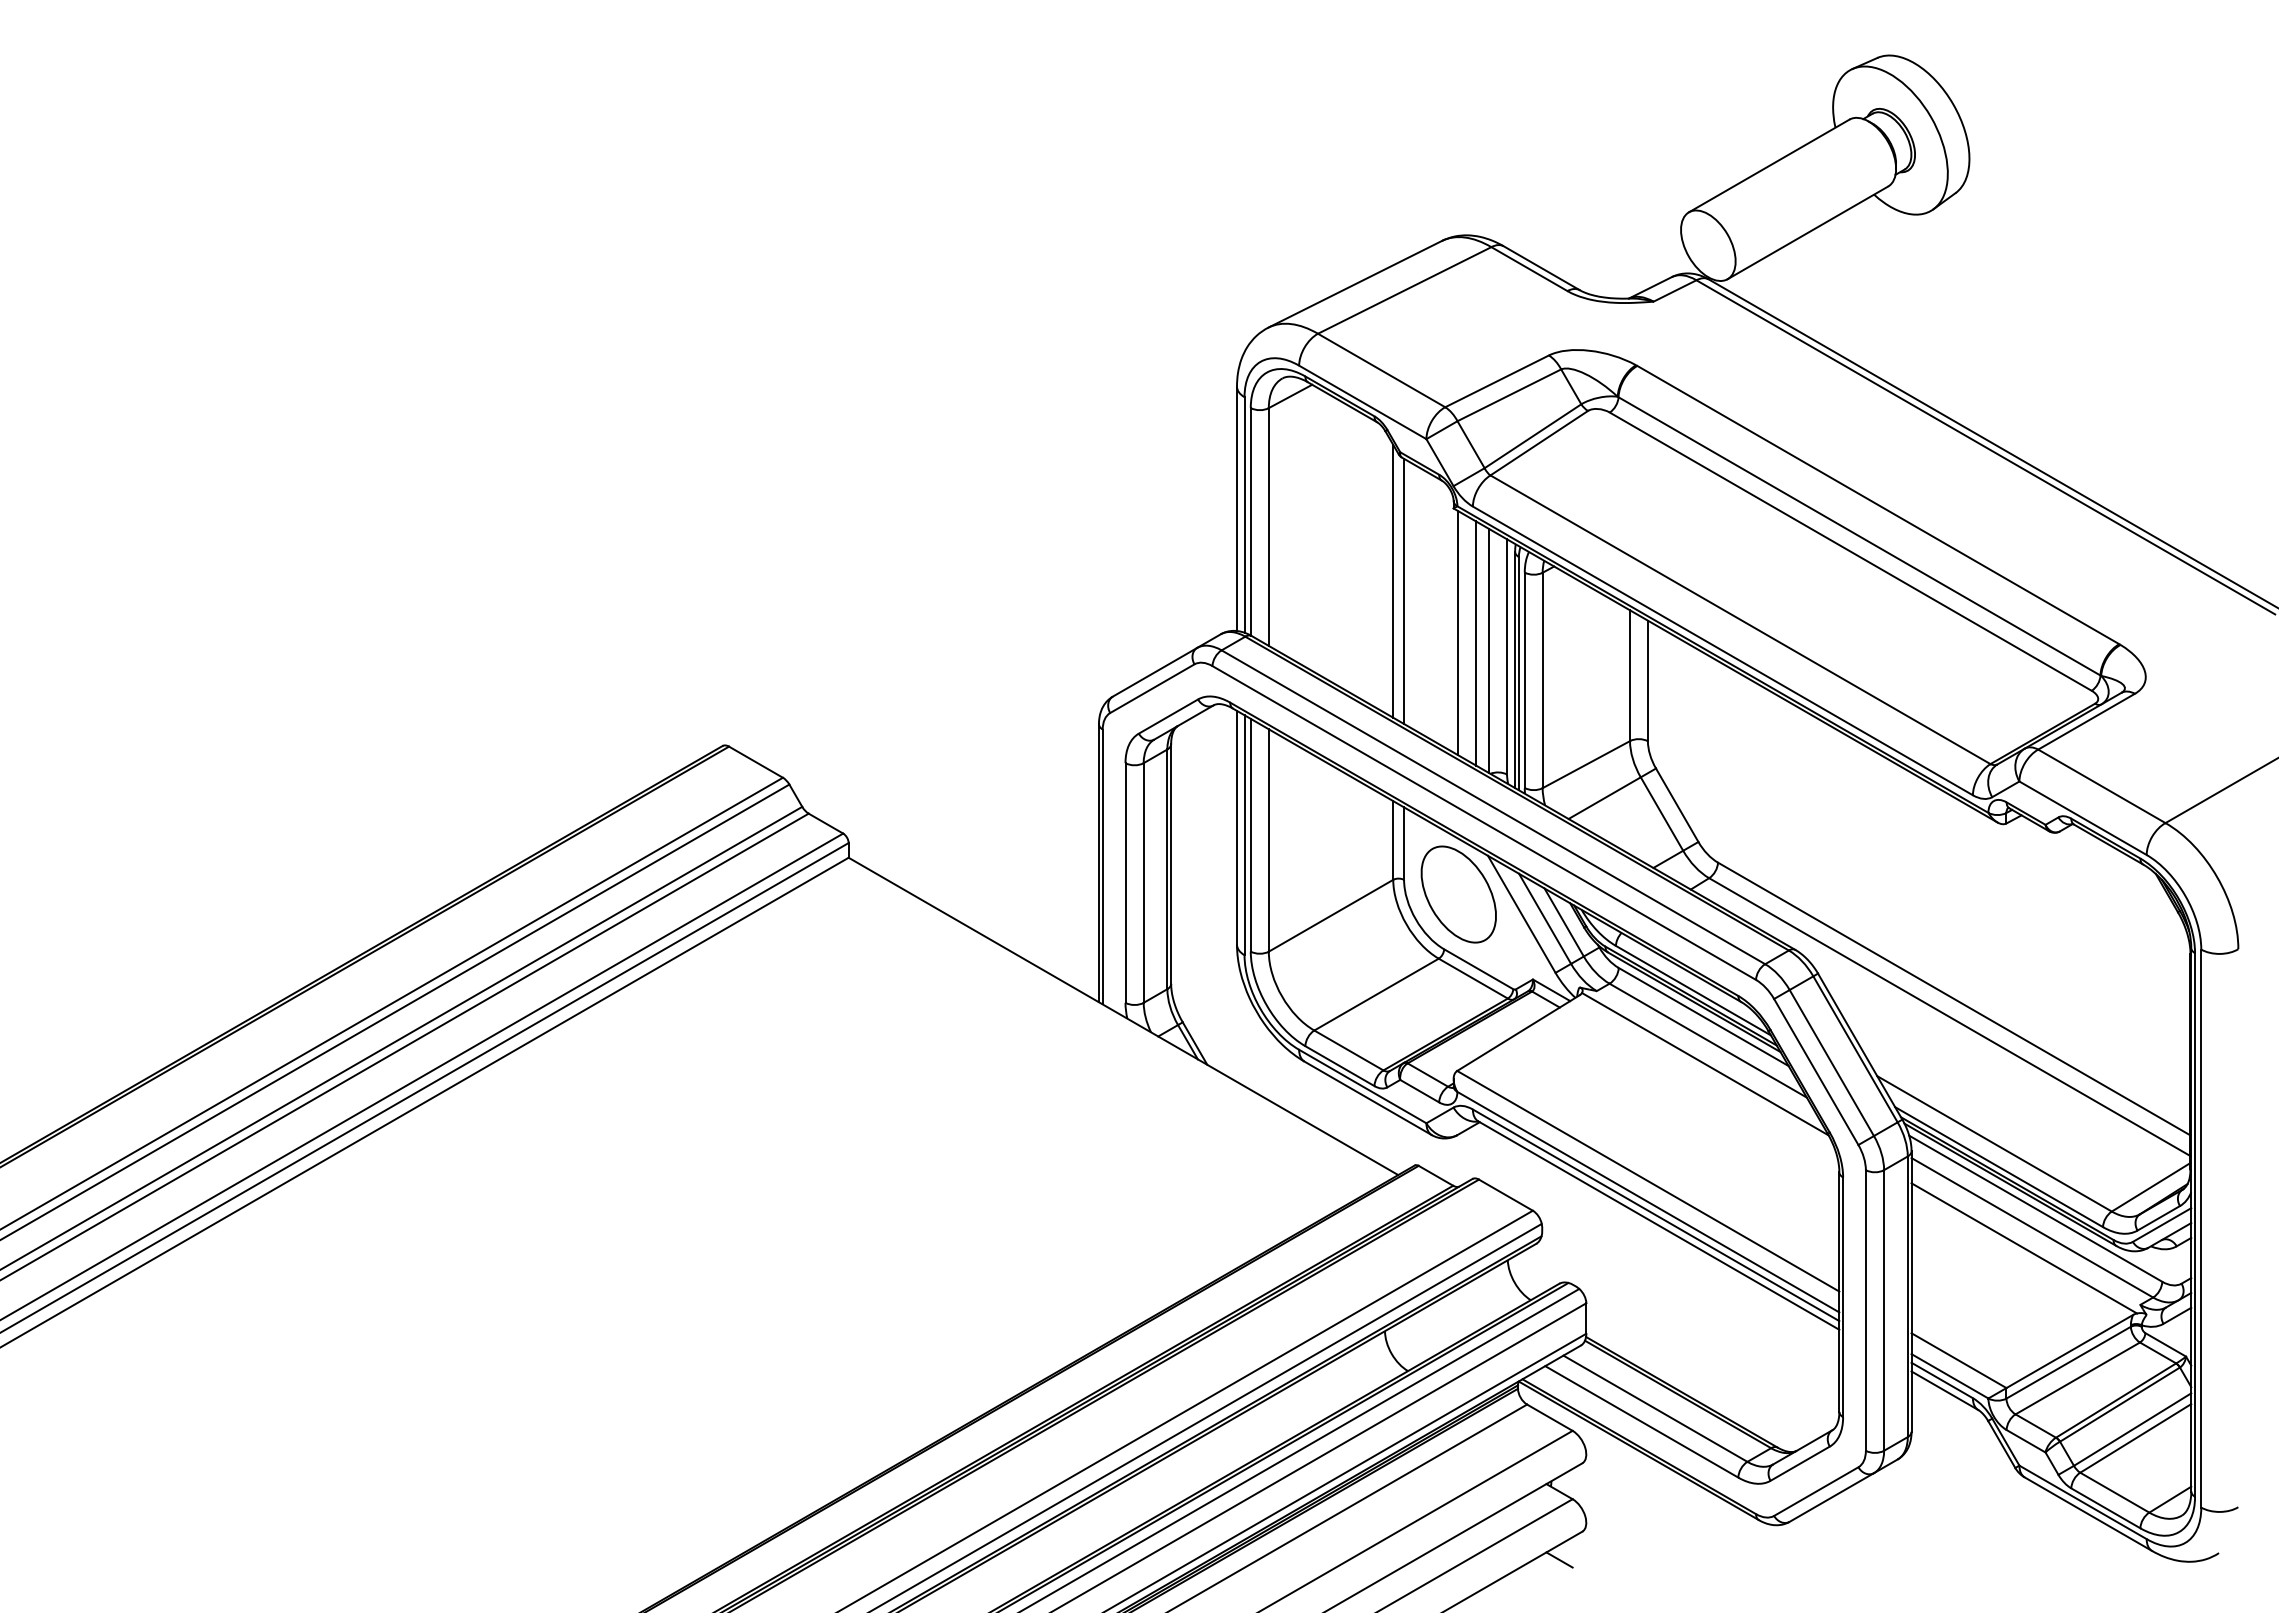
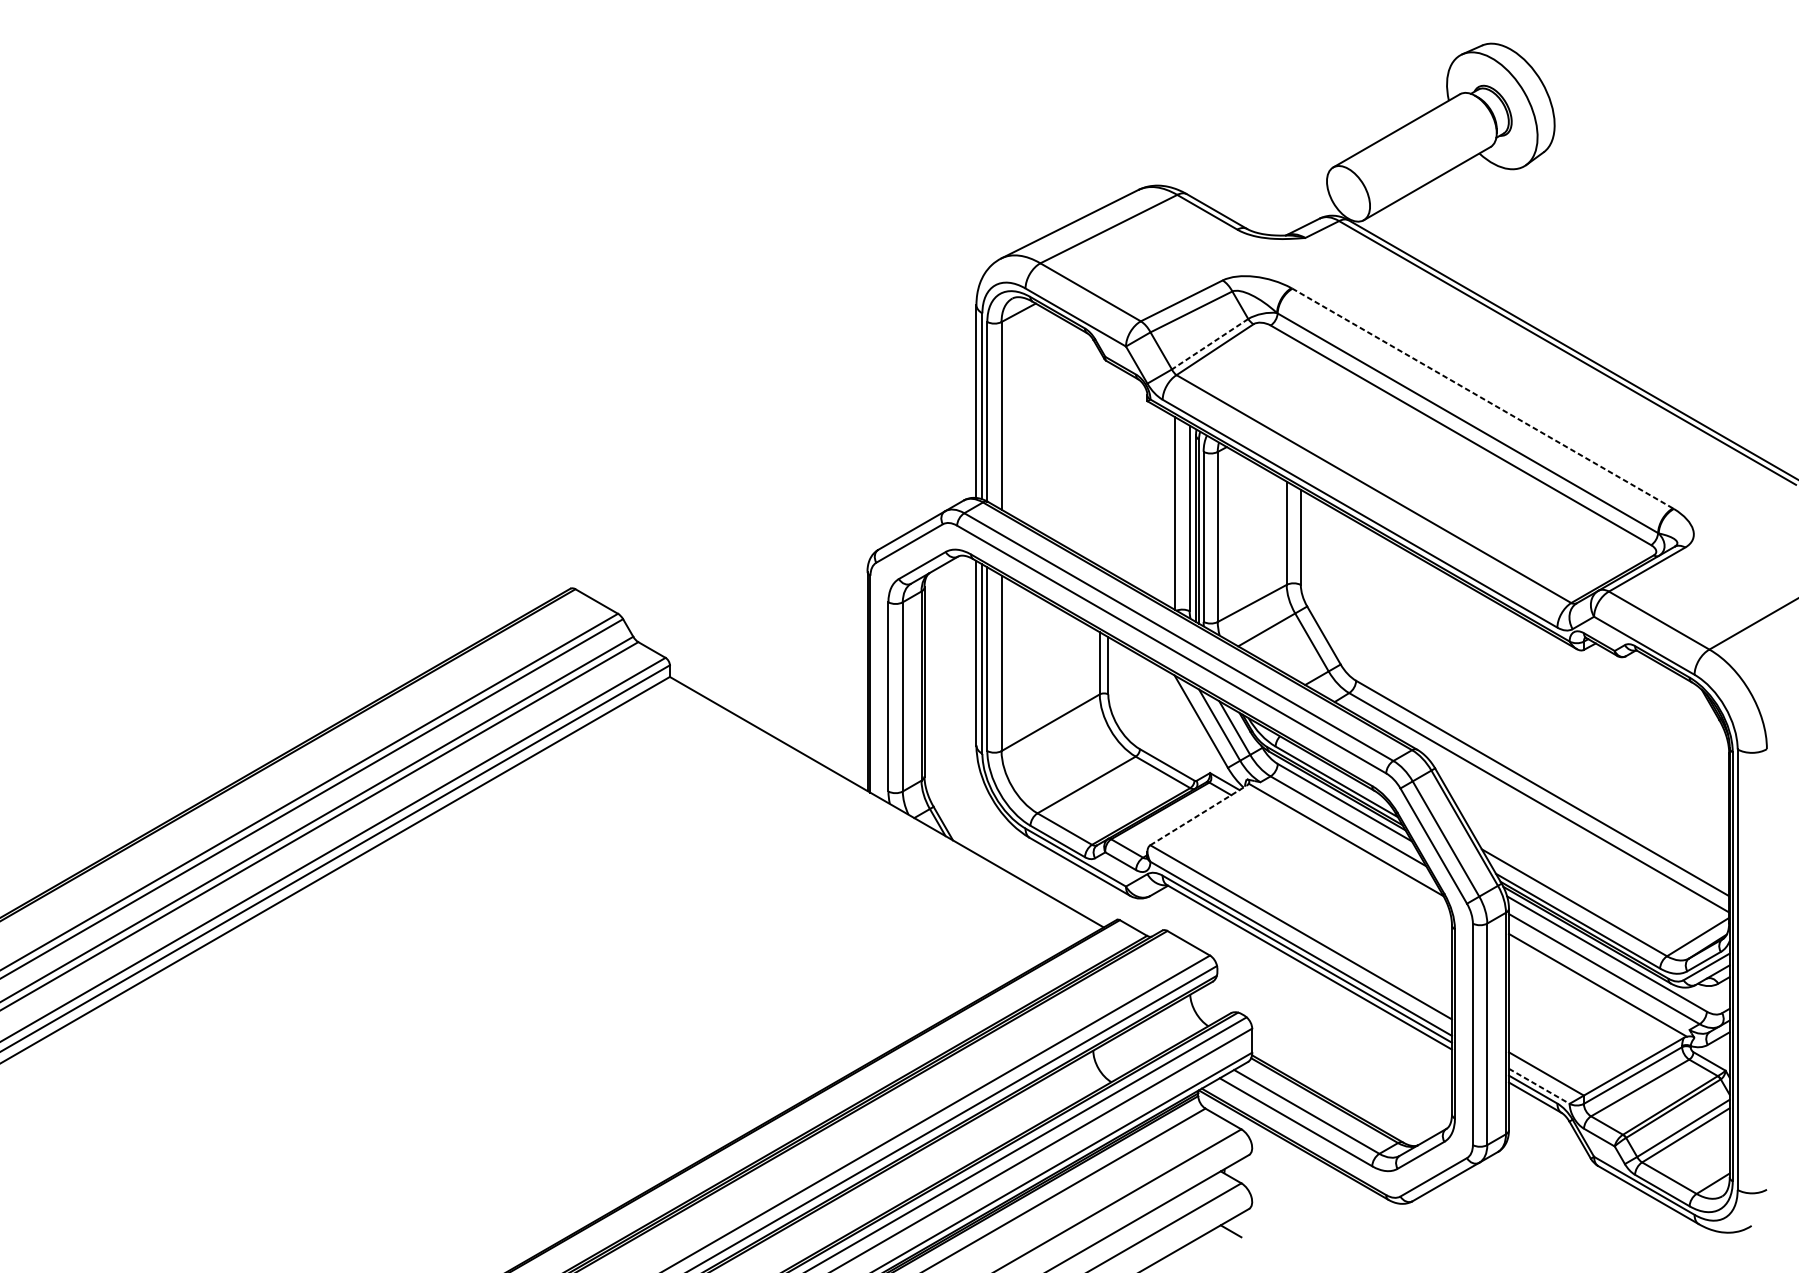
line: (1532, 436) -> (1209, 344), solid -> dashed
line: (1877, 504) -> (1482, 398), solid -> dashed
line: (1393, 580) -> (1100, 458), removed
line: (1404, 591) -> (1108, 466), removed
line: (1457, 632) -> (1150, 499), removed
line: (1476, 643) -> (1165, 507), removed
part: (1458, 894) -> (1151, 705), removed
line: (1518, 1033) -> (1198, 815), solid -> dashed
line: (1950, 1376) -> (1539, 1086), solid -> dashed

